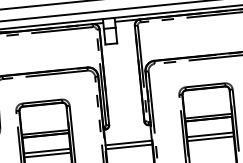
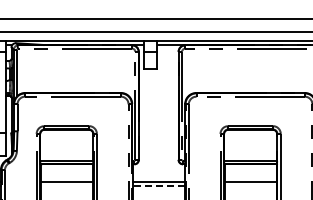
line: (210, 138) -> (250, 186), removed
line: (128, 146) -> (158, 186), solid -> dashed
line: (47, 155) -> (66, 186), removed

